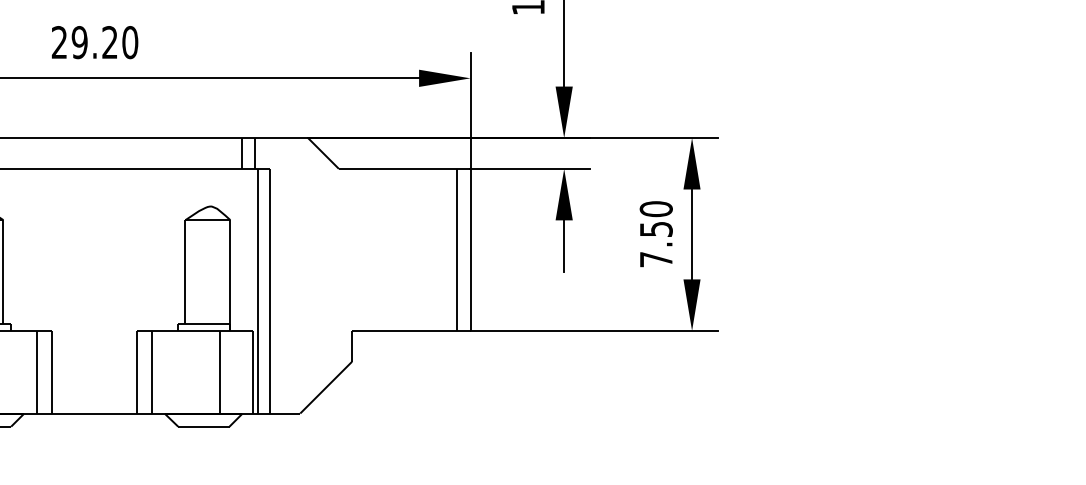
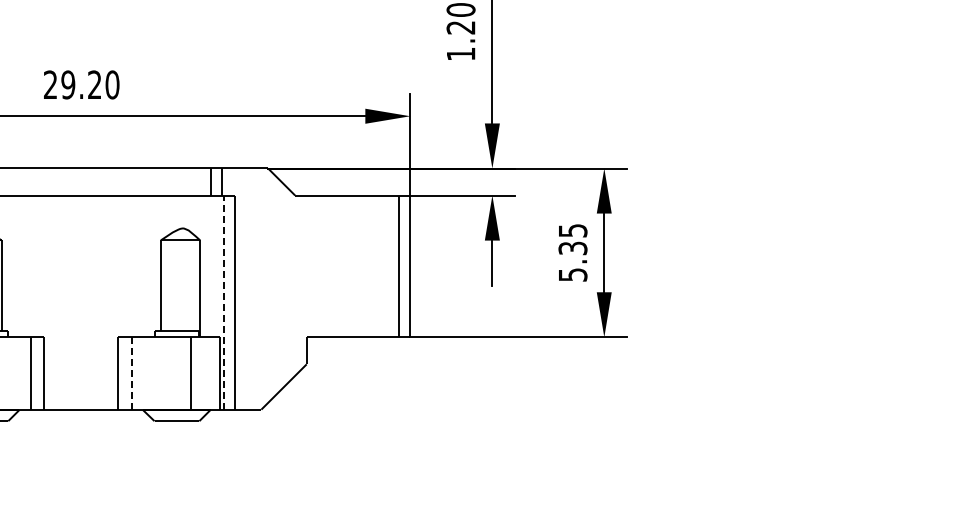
text: (655, 233) -> (572, 252), 7.50 -> 5.35
line: (258, 291) -> (224, 302), solid -> dashed
line: (151, 372) -> (131, 373), solid -> dashed

